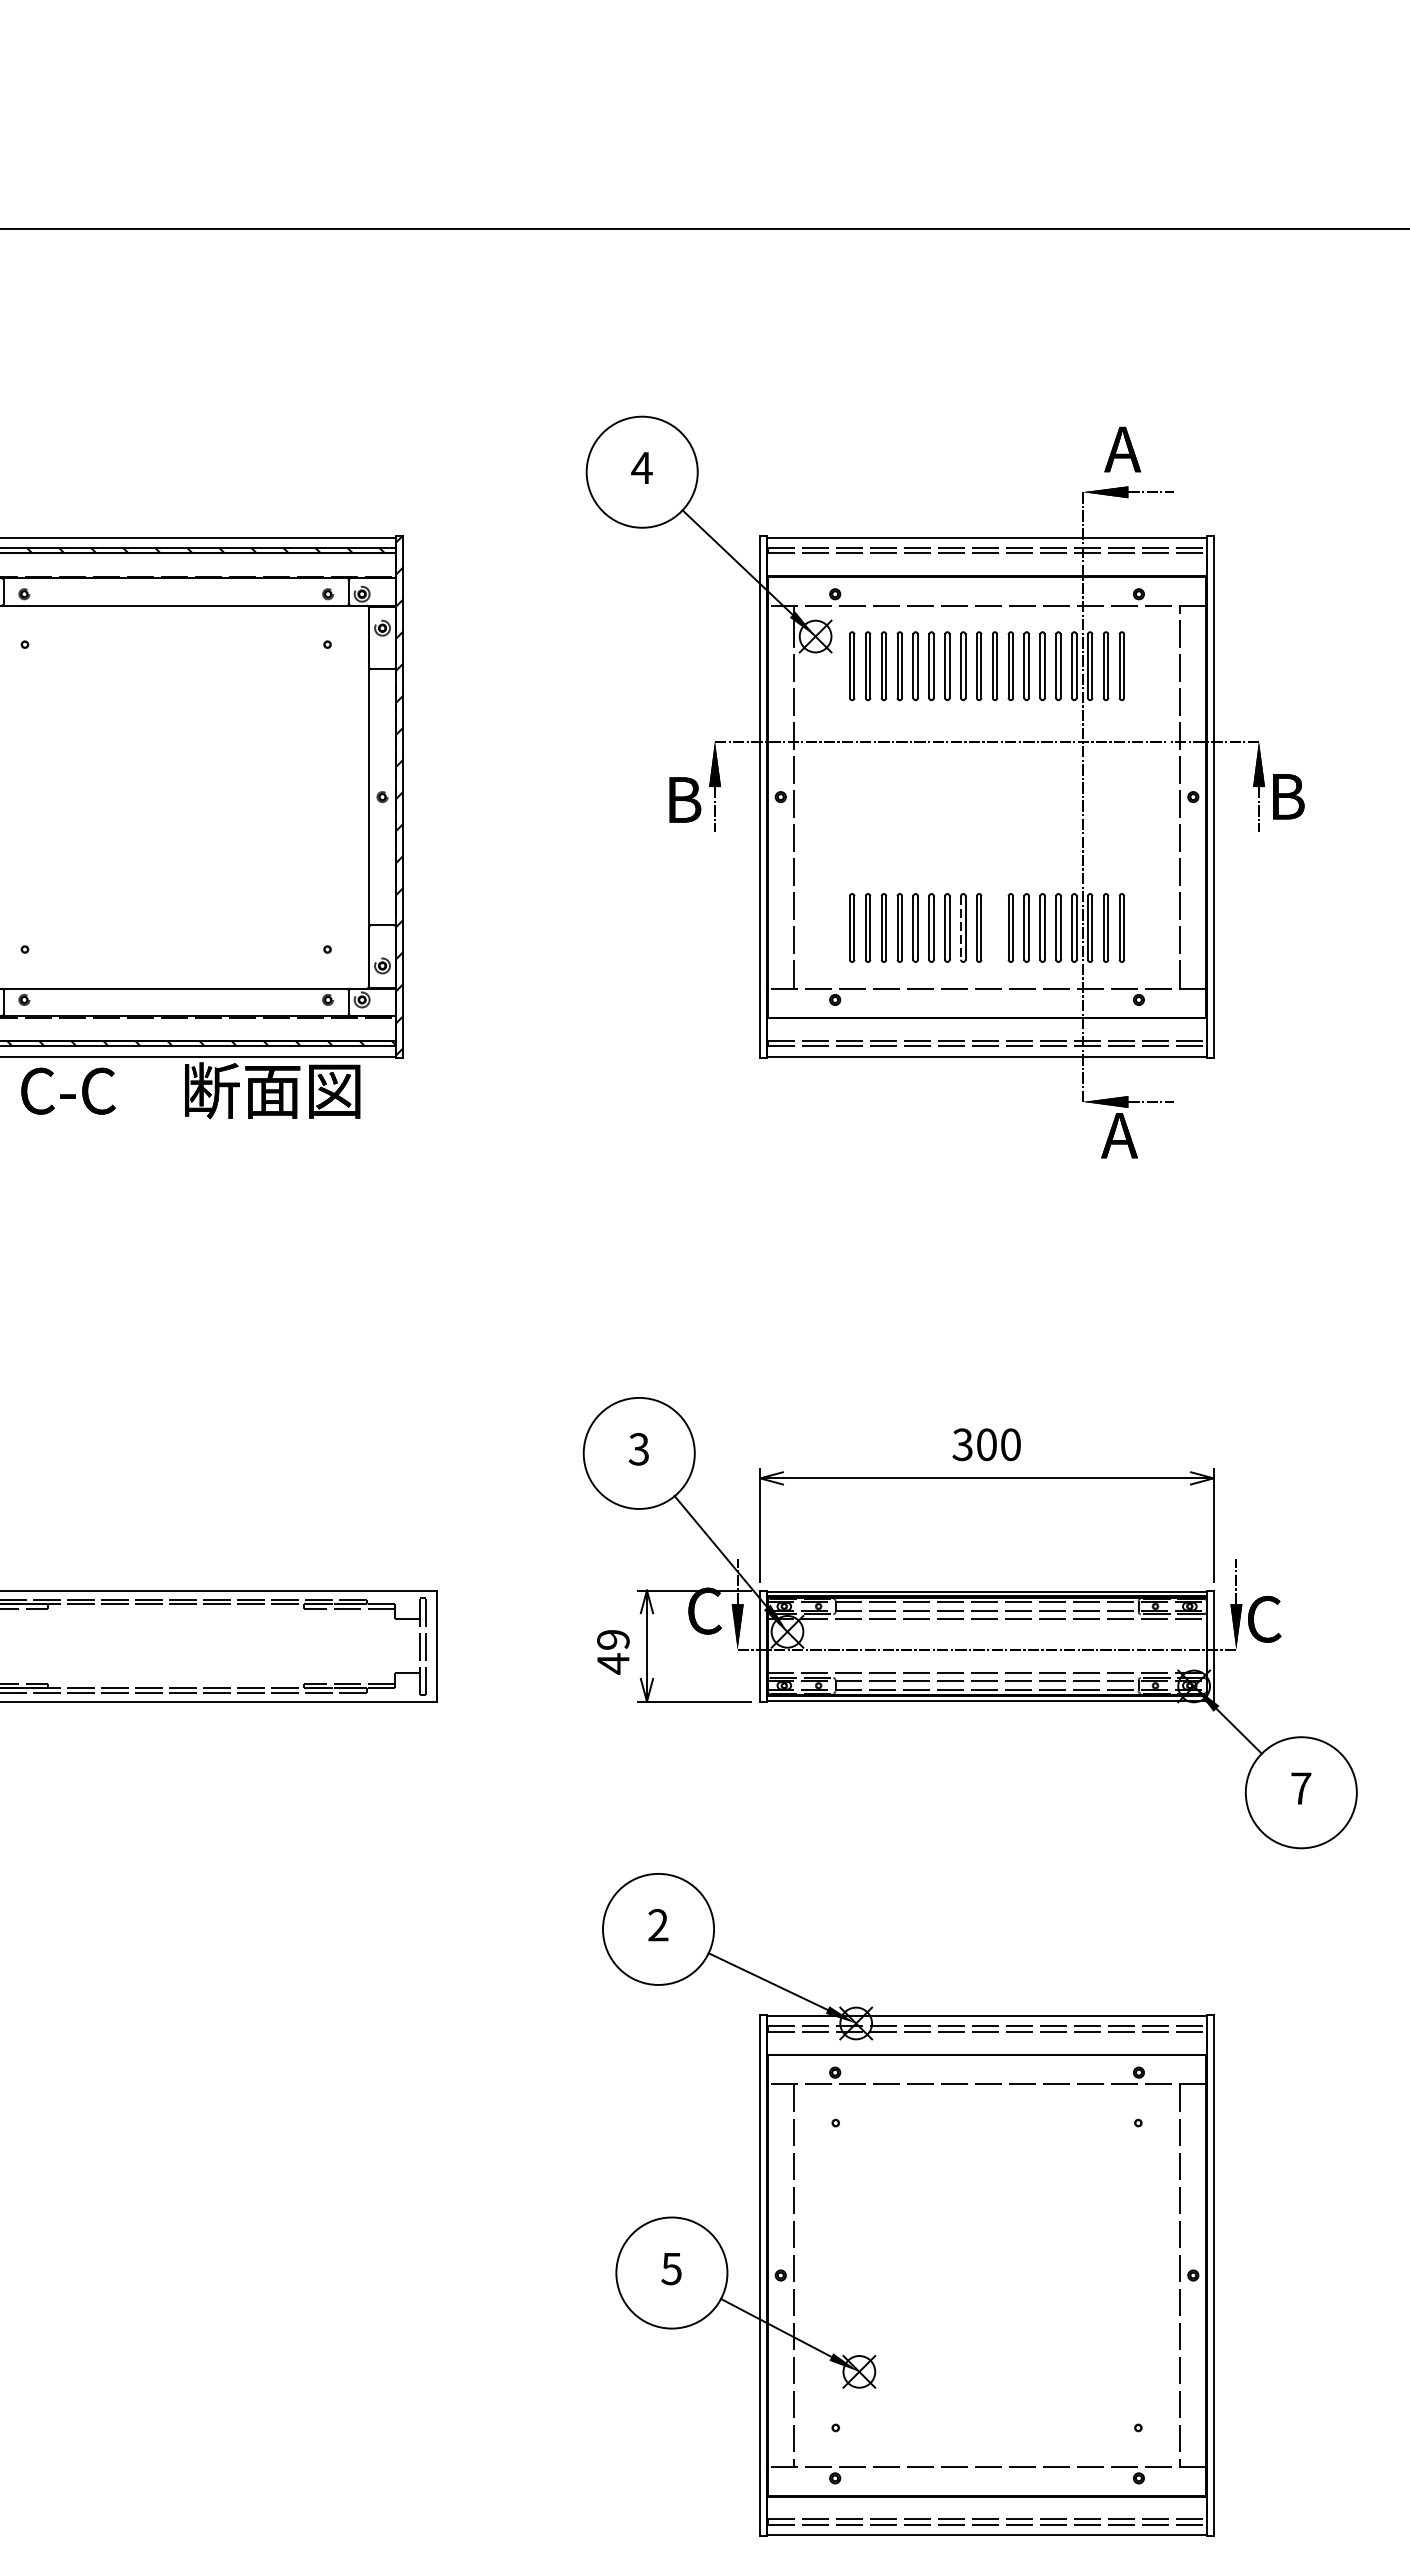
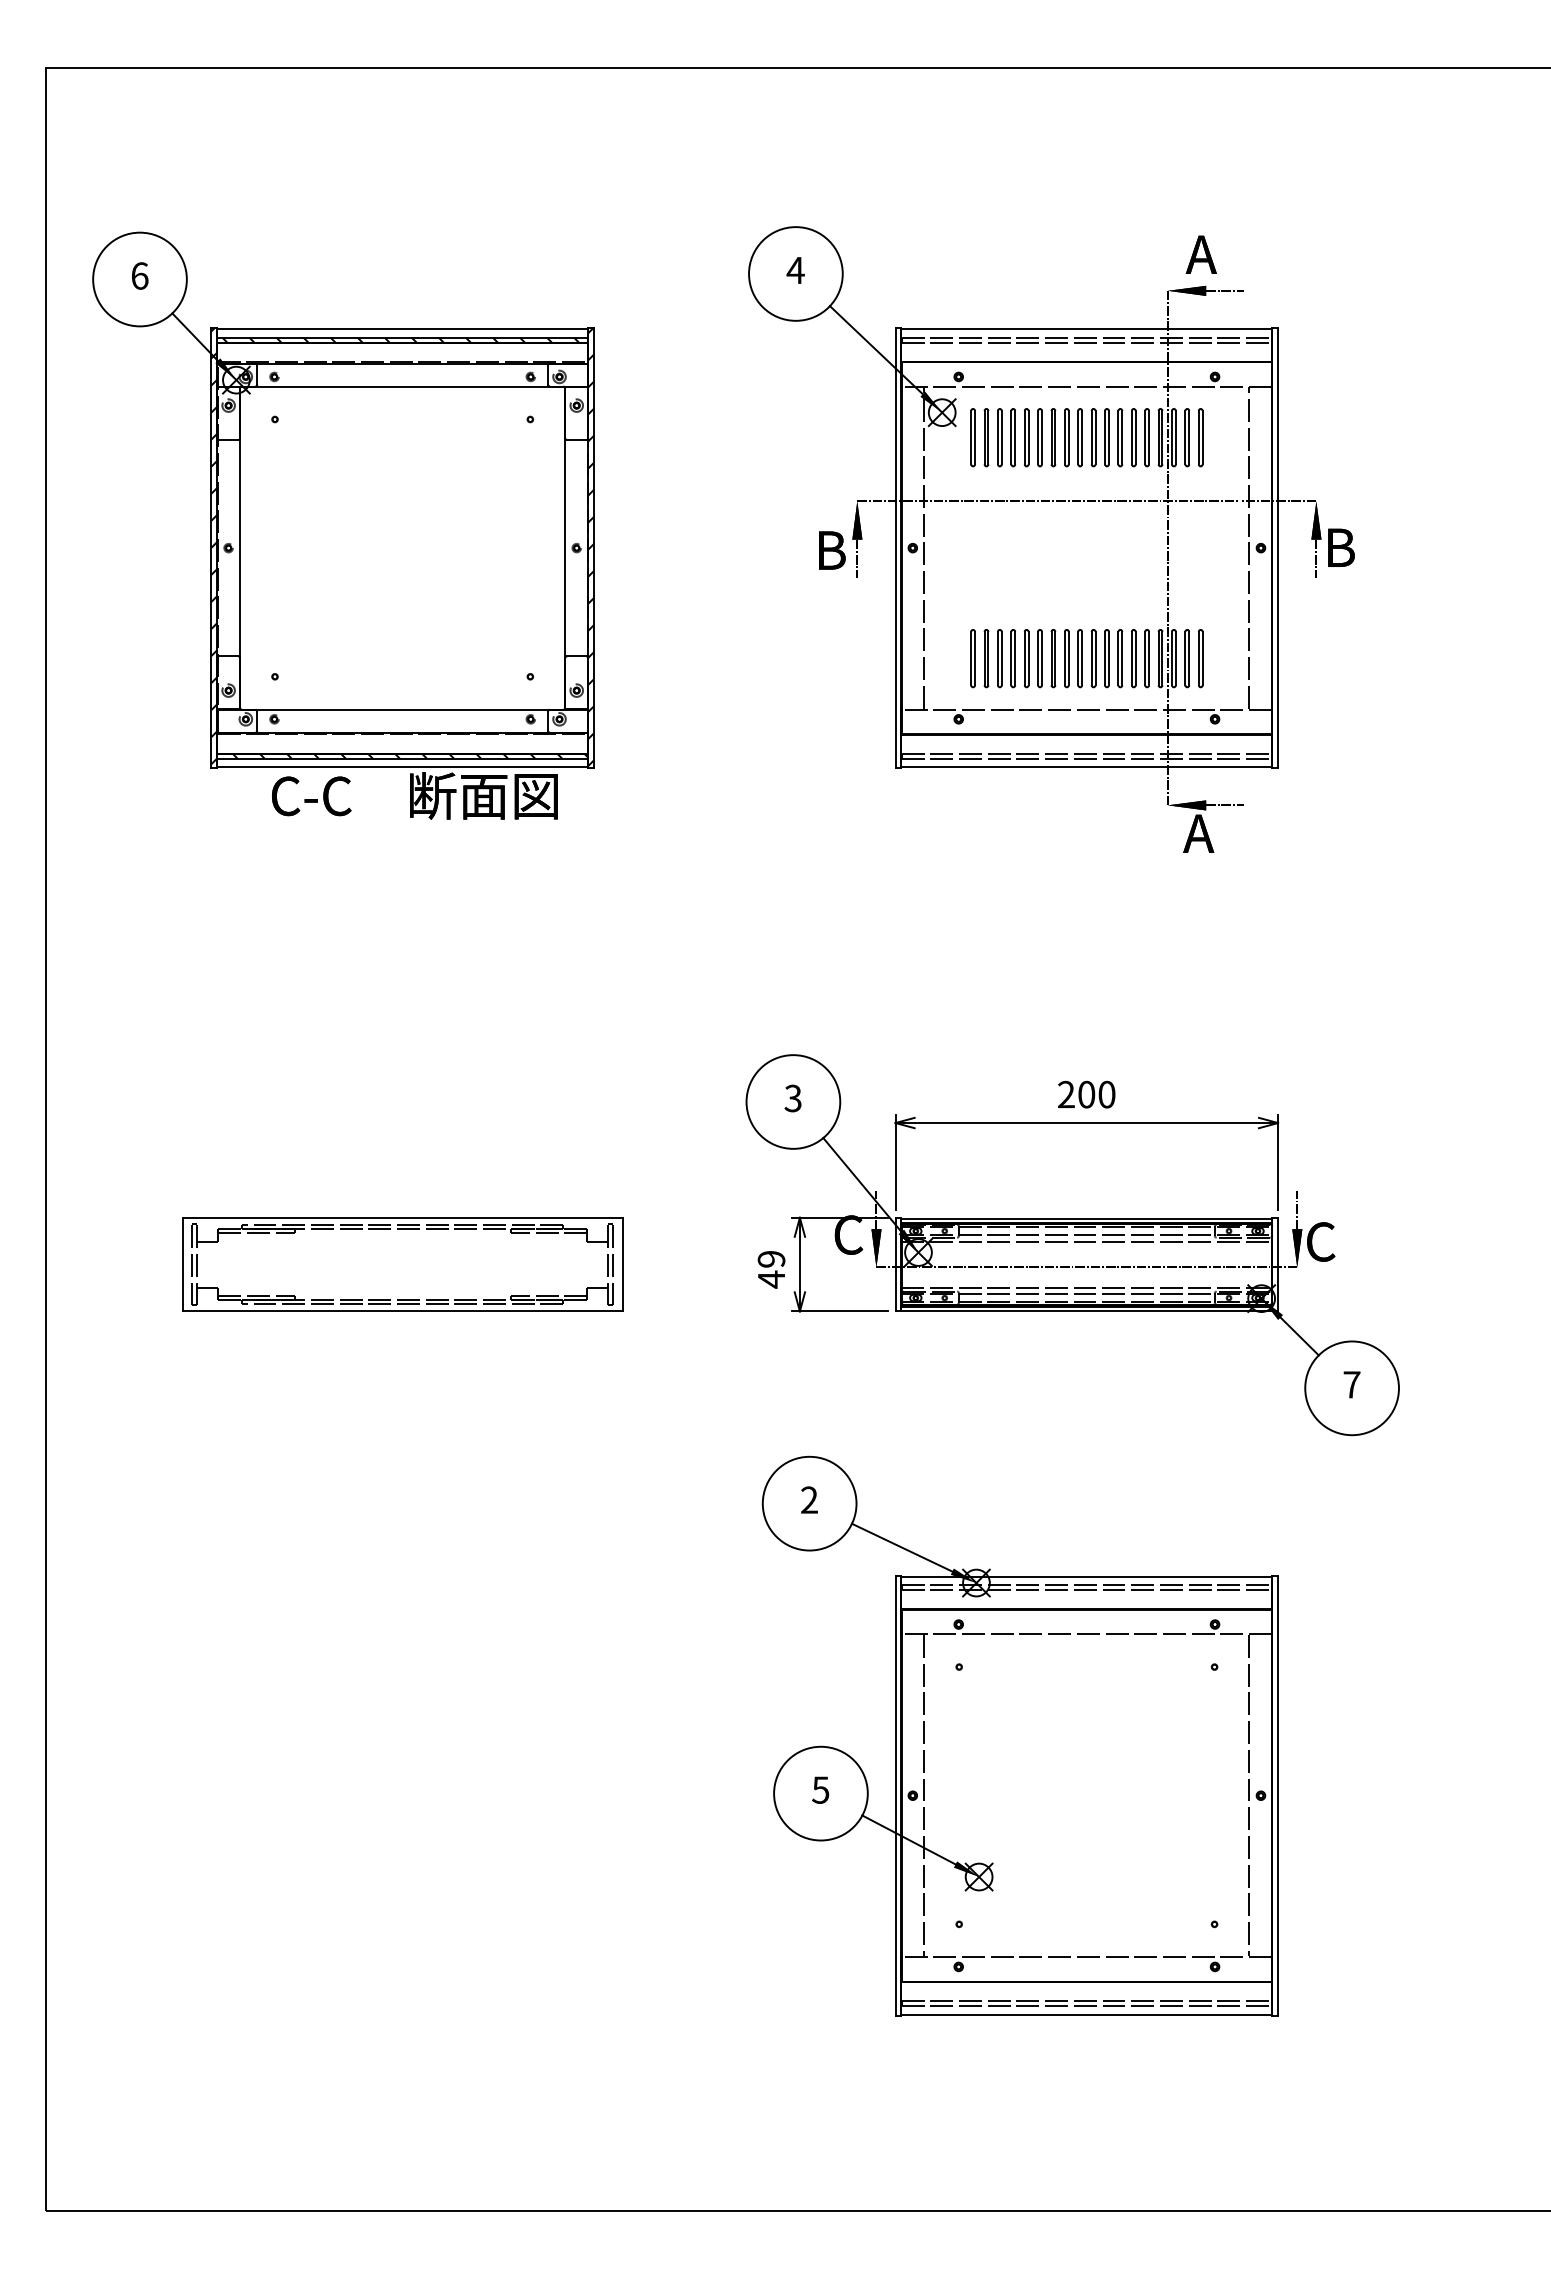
line: (960, 927) -> (1064, 658), dashed -> solid
part: (994, 927) -> (1093, 658), added
text: (961, 1444) -> (1065, 1094), 300 -> 200

